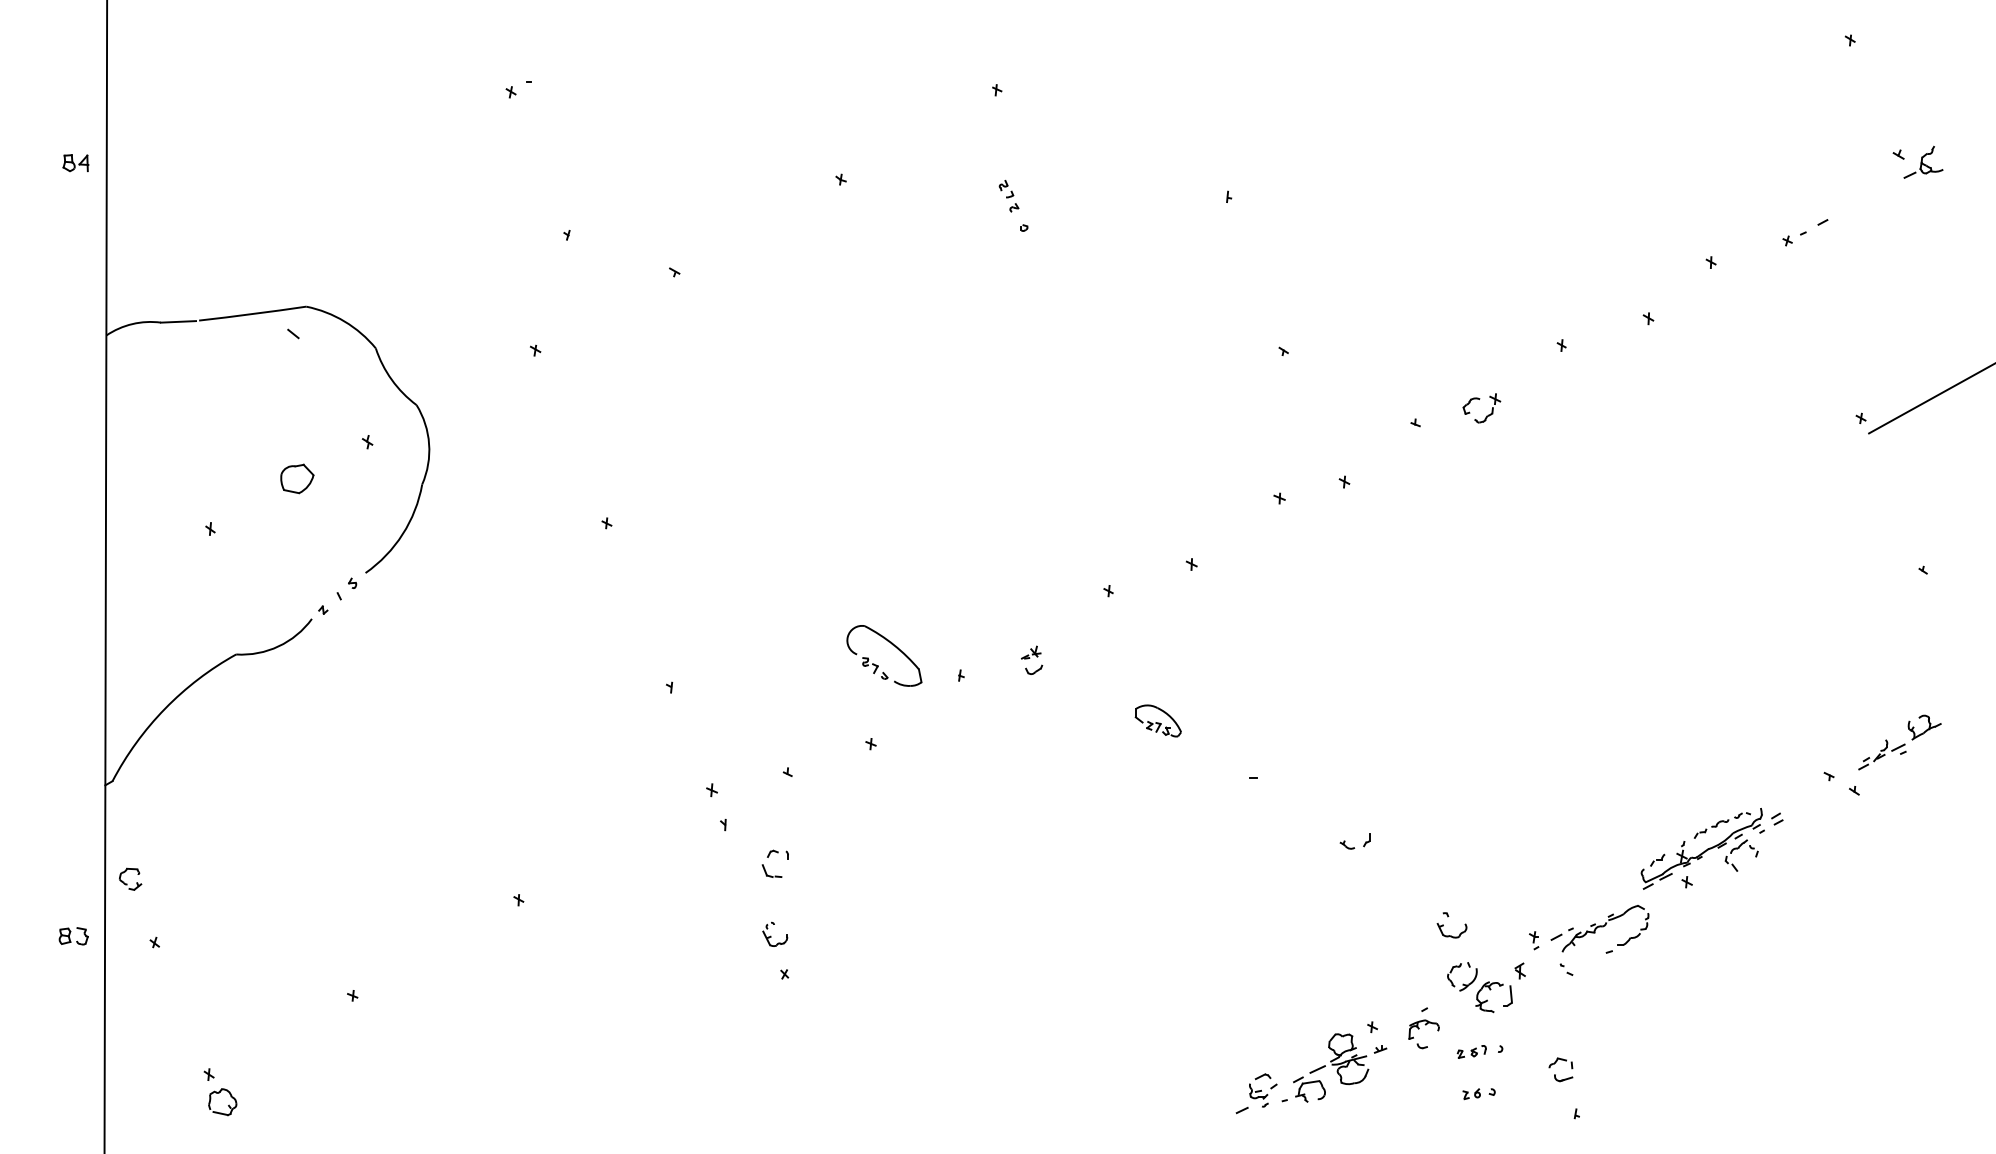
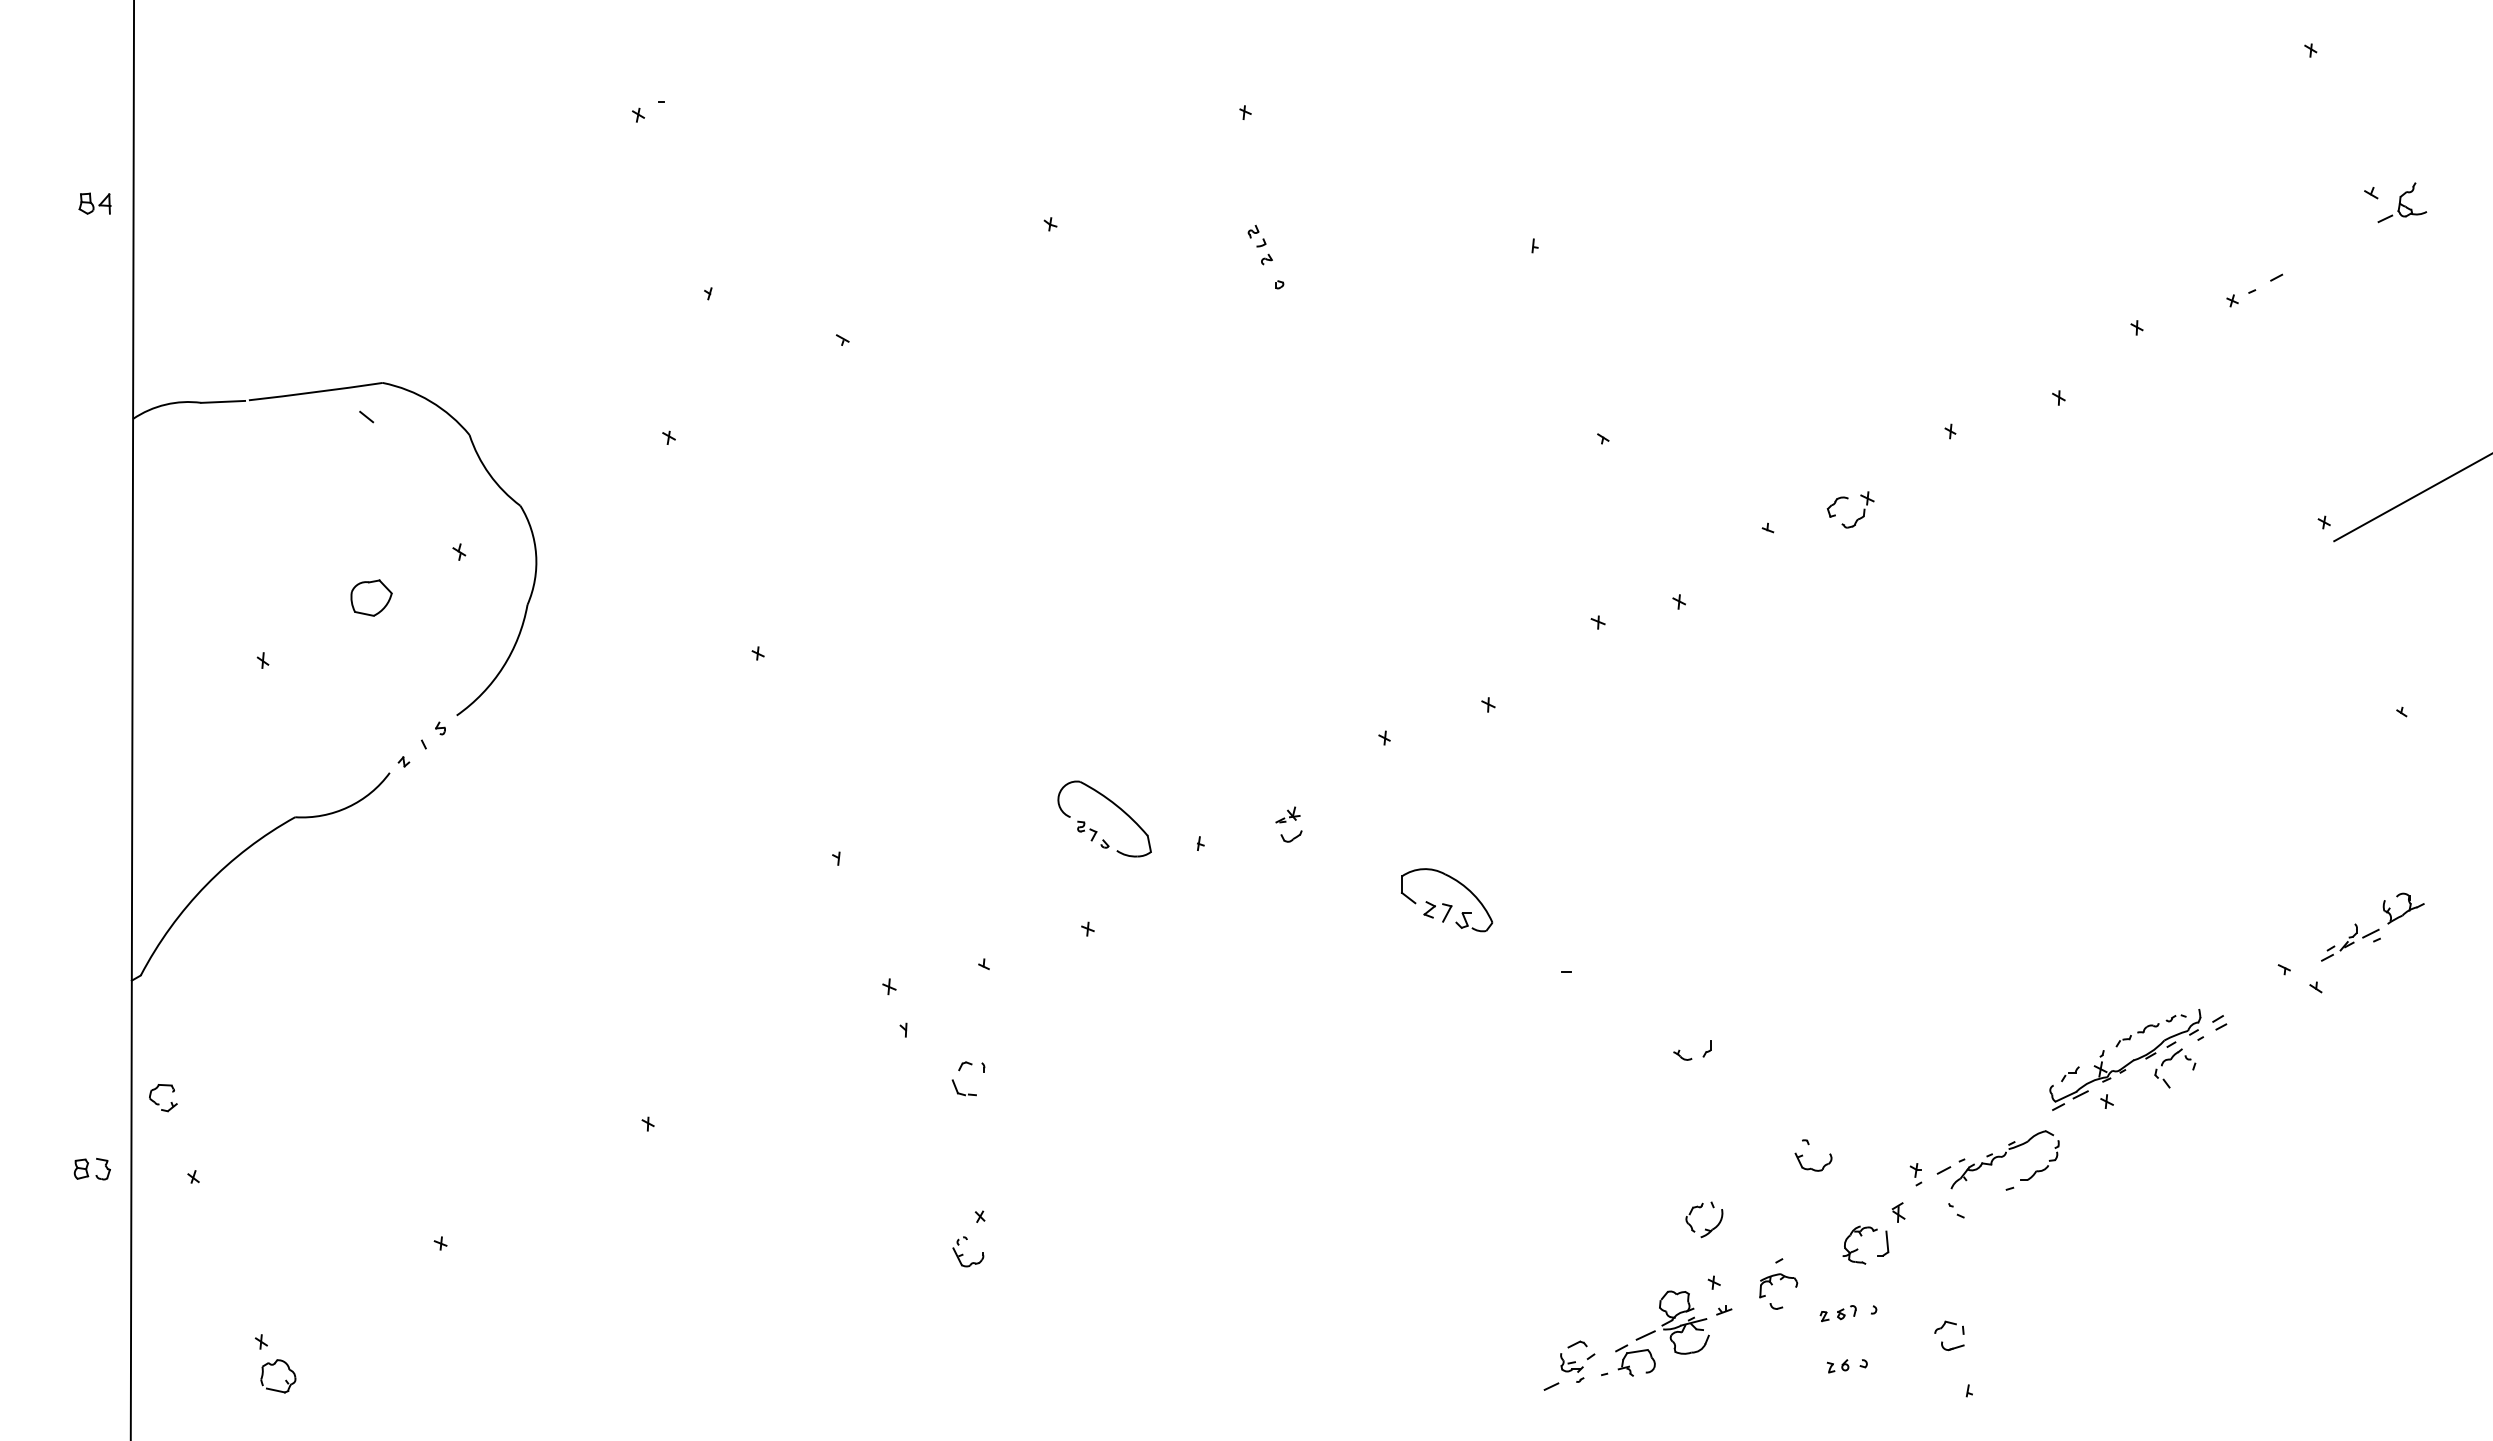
part: (1158, 721) -> (1446, 900), size x1.6
part: (775, 934) -> (968, 1251), moved
part: (1463, 983) -> (1705, 1228), moved

